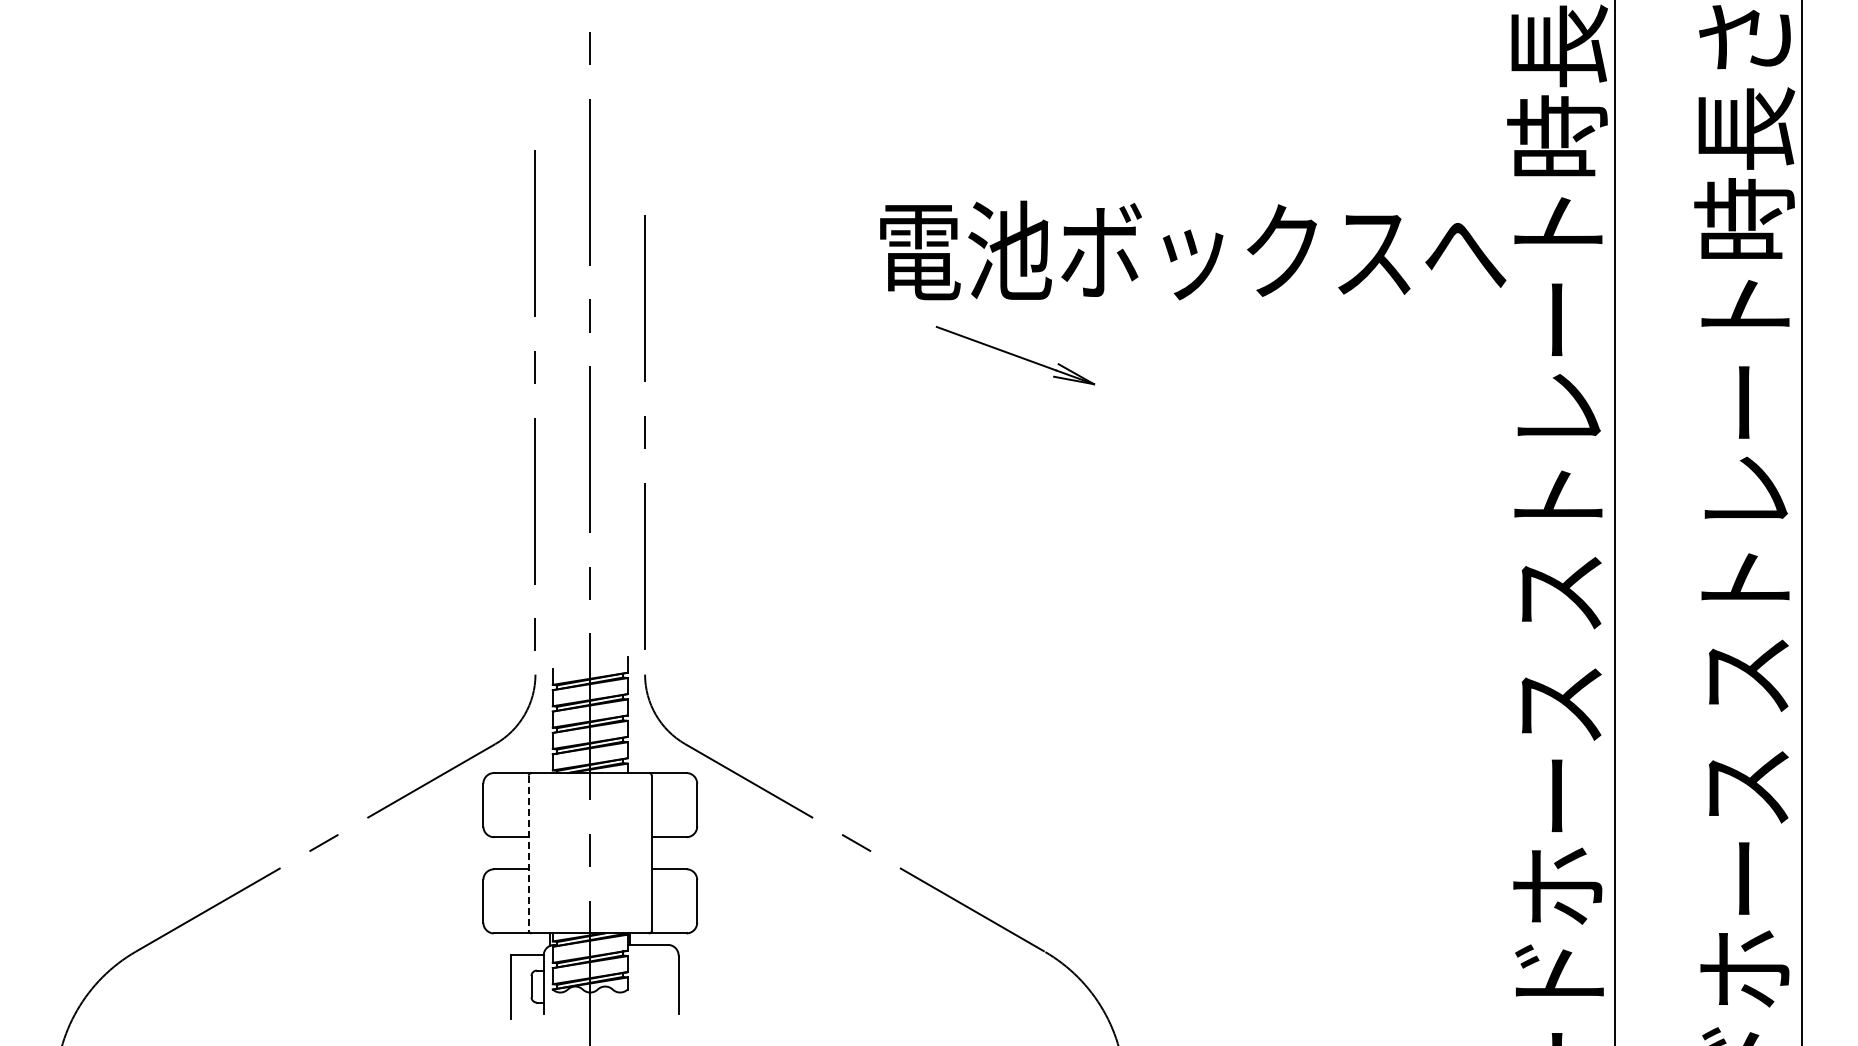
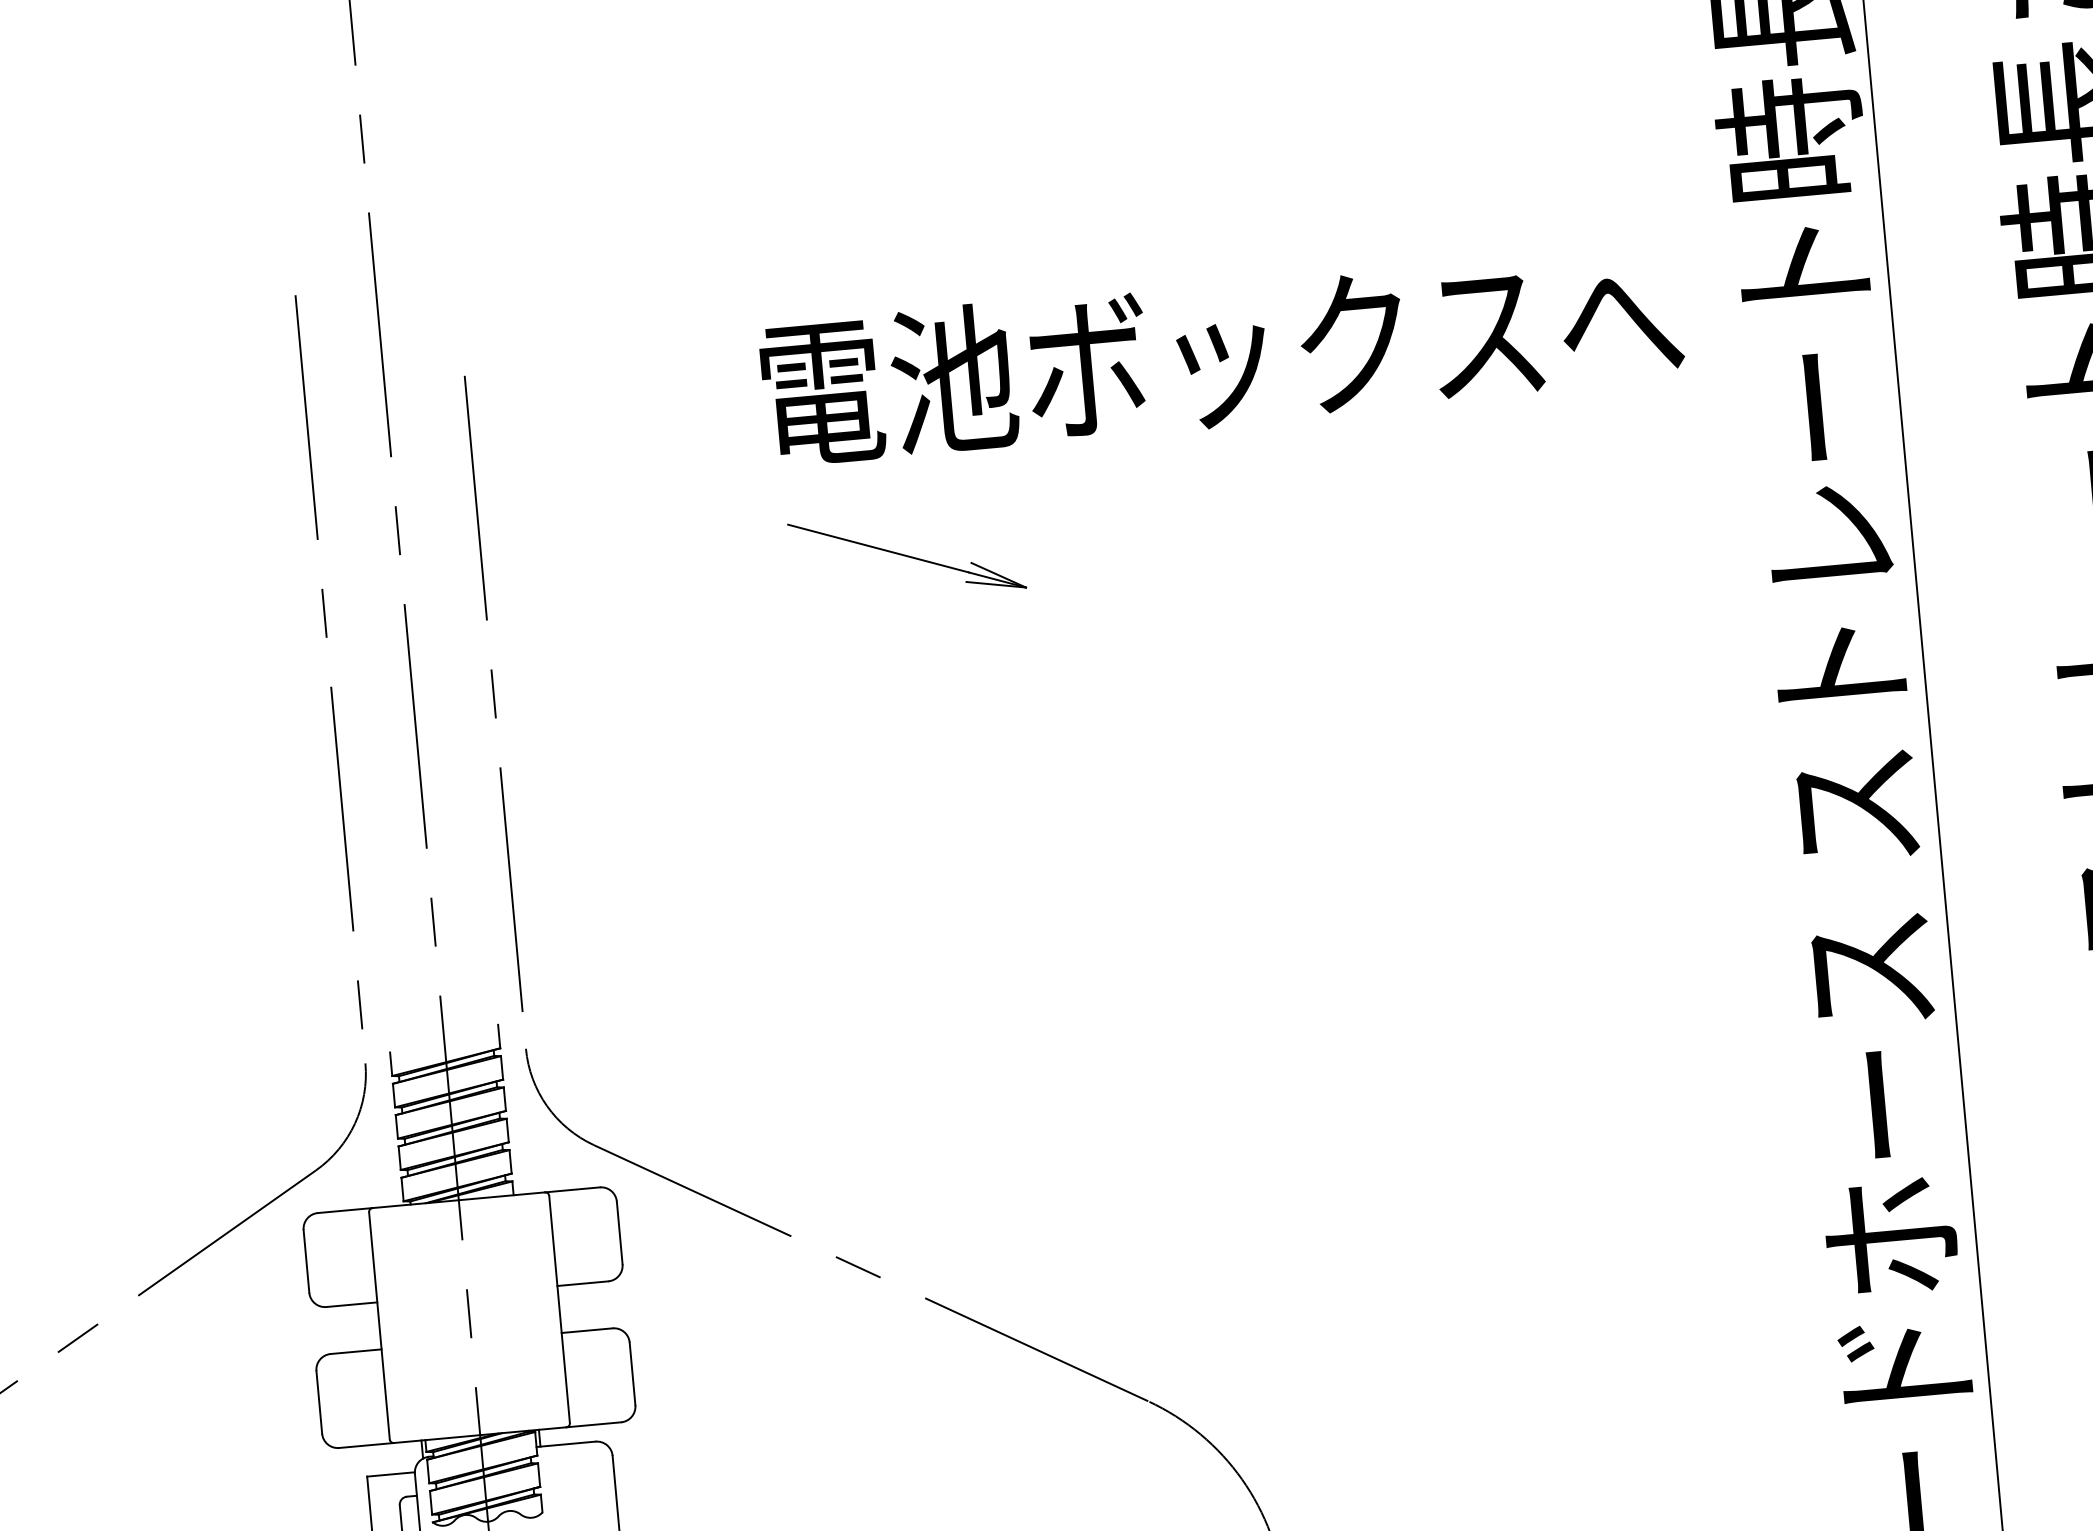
text: (1193, 250) -> (1222, 354), moved
part: (1015, 355) -> (907, 555), moved
line: (528, 853) -> (379, 1326), dashed -> solid

